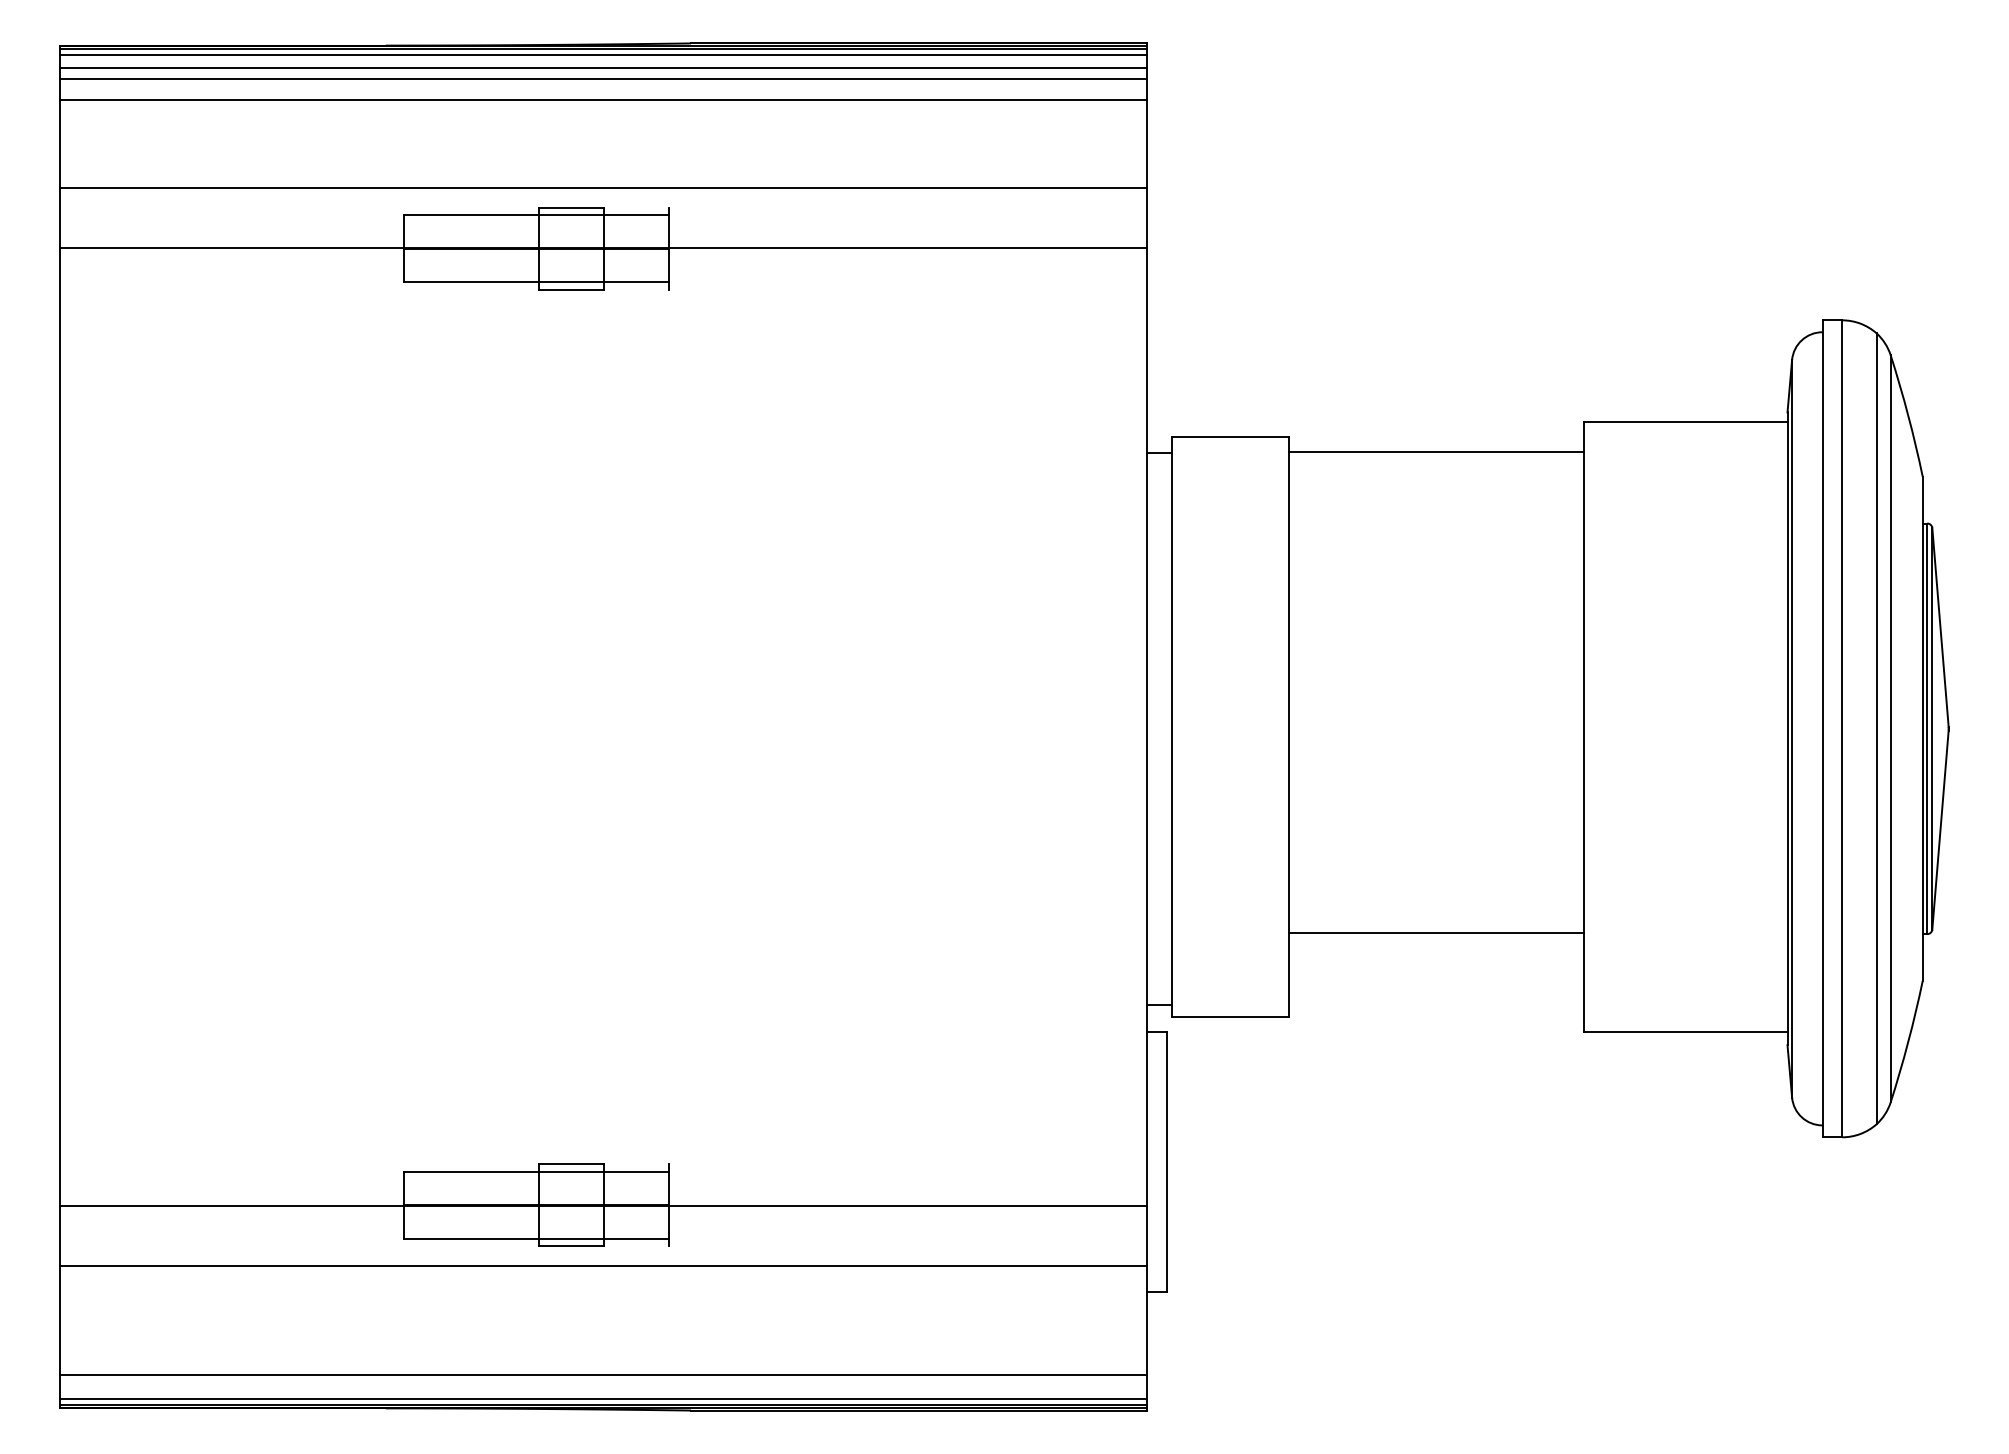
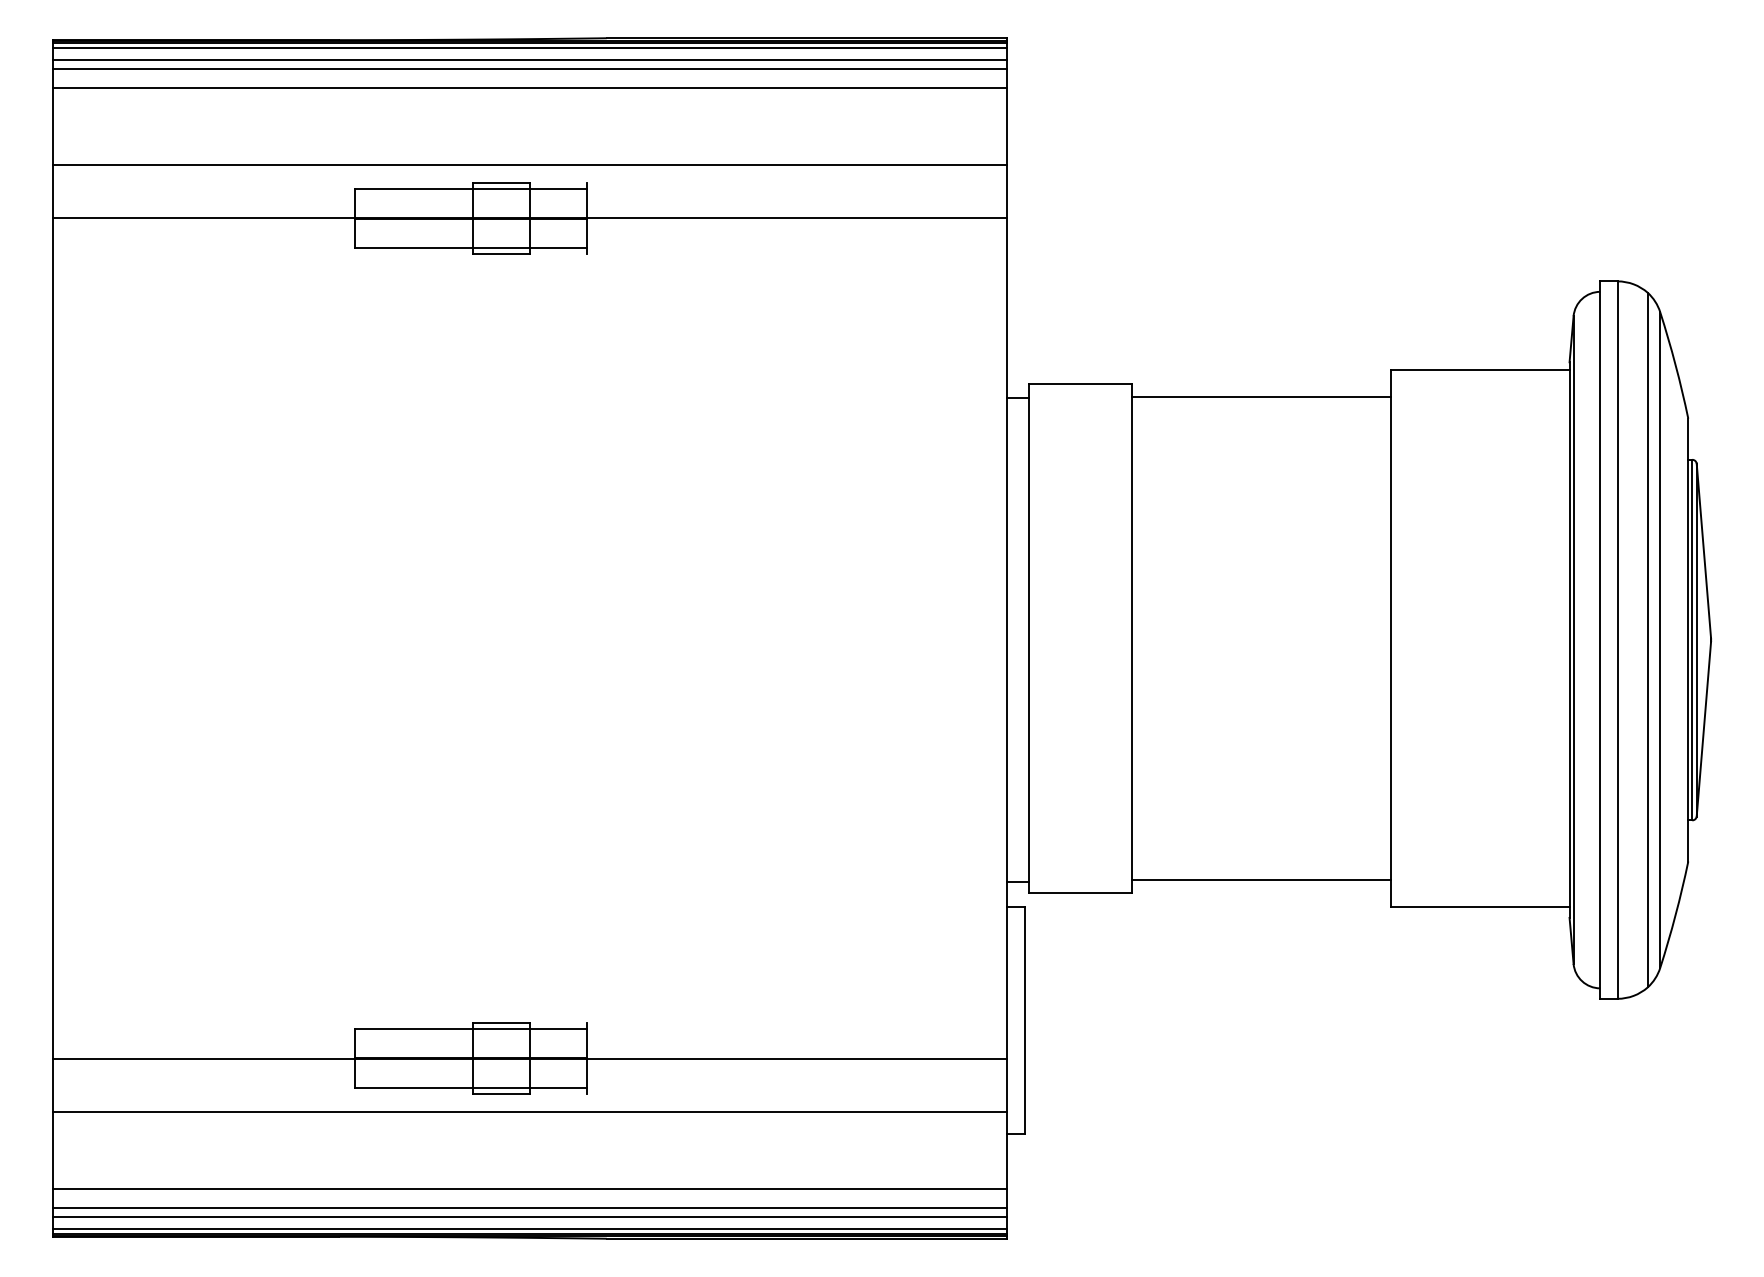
line: (1436, 933) -> (1261, 879), moved
line: (603, 1354) -> (529, 1189), added
line: (603, 1385) -> (529, 1216), added

